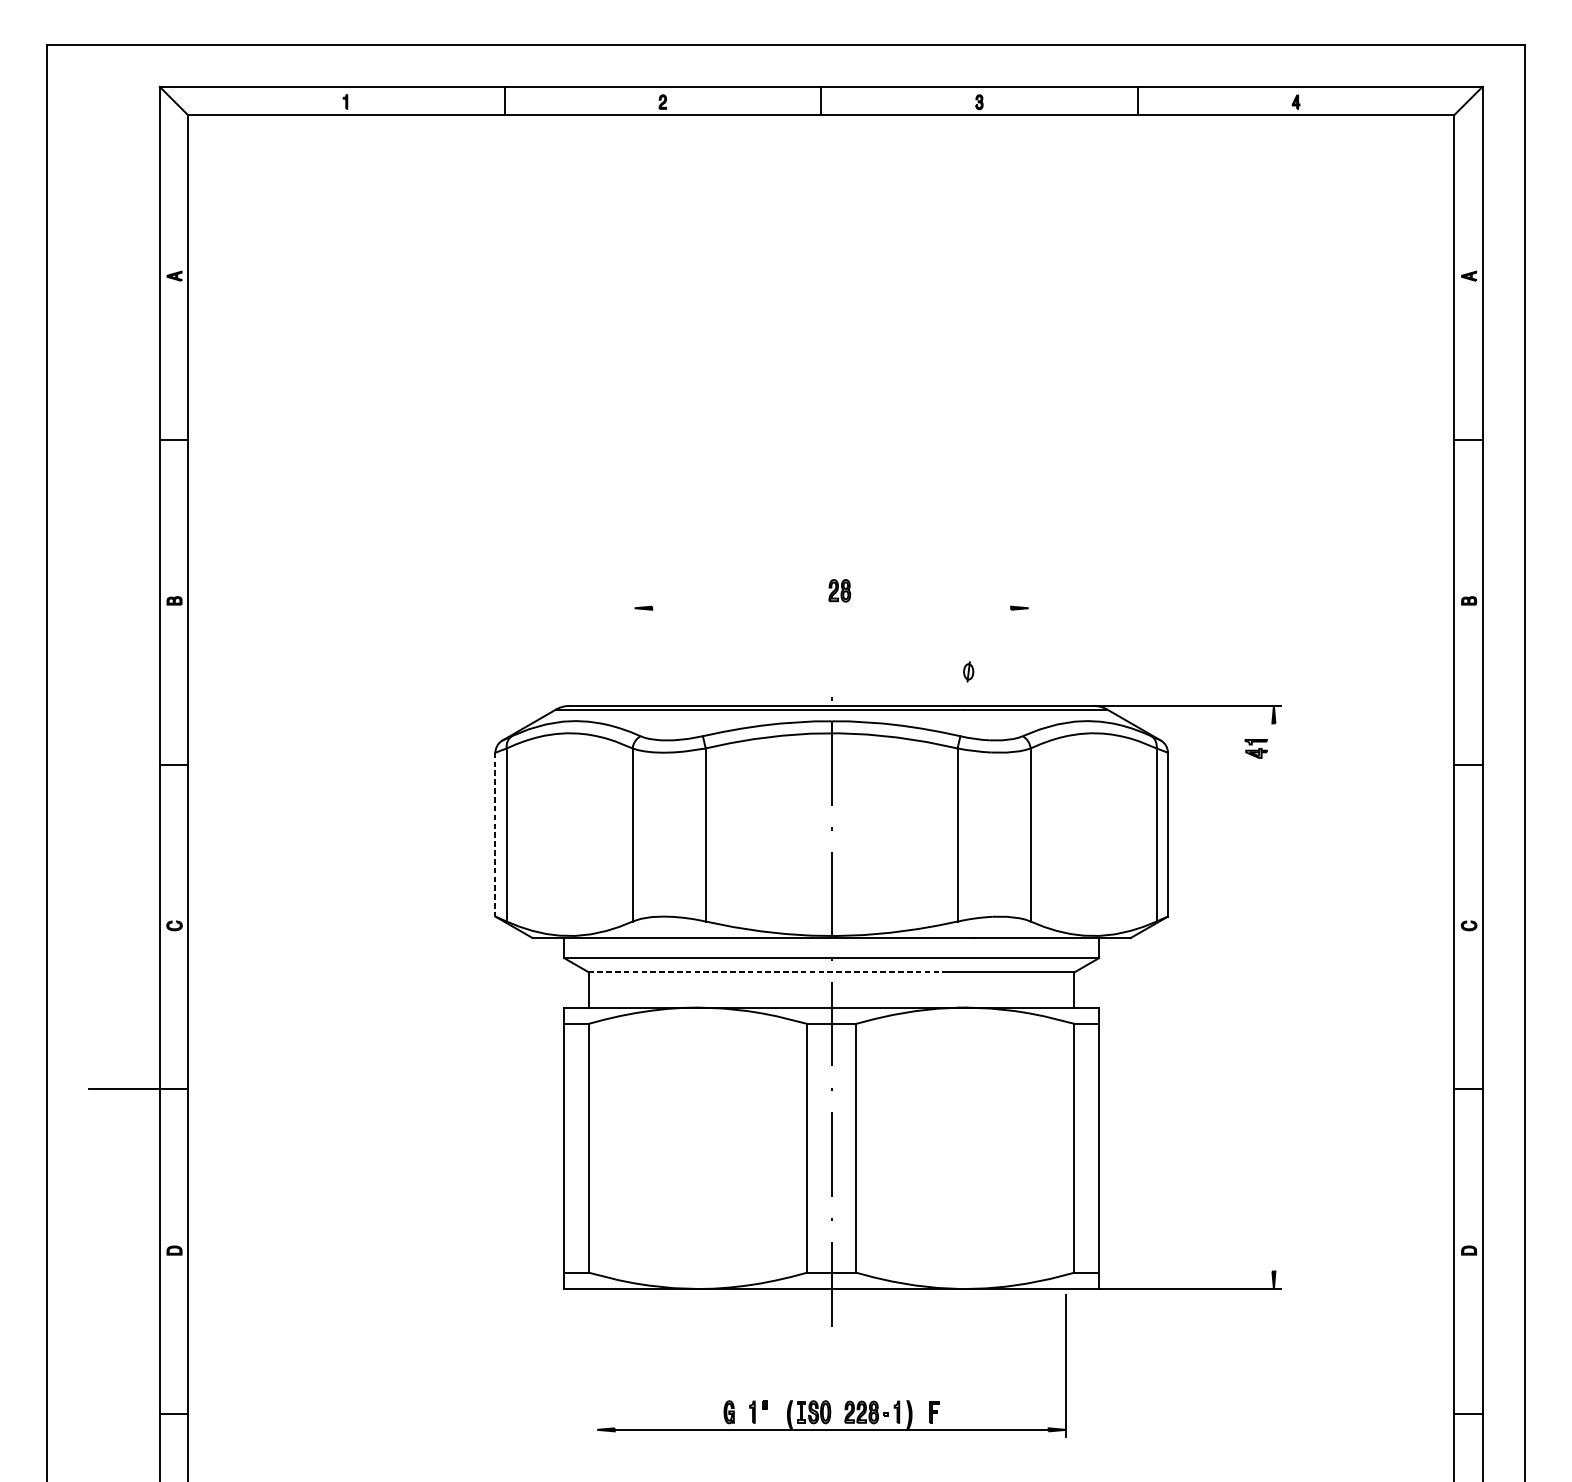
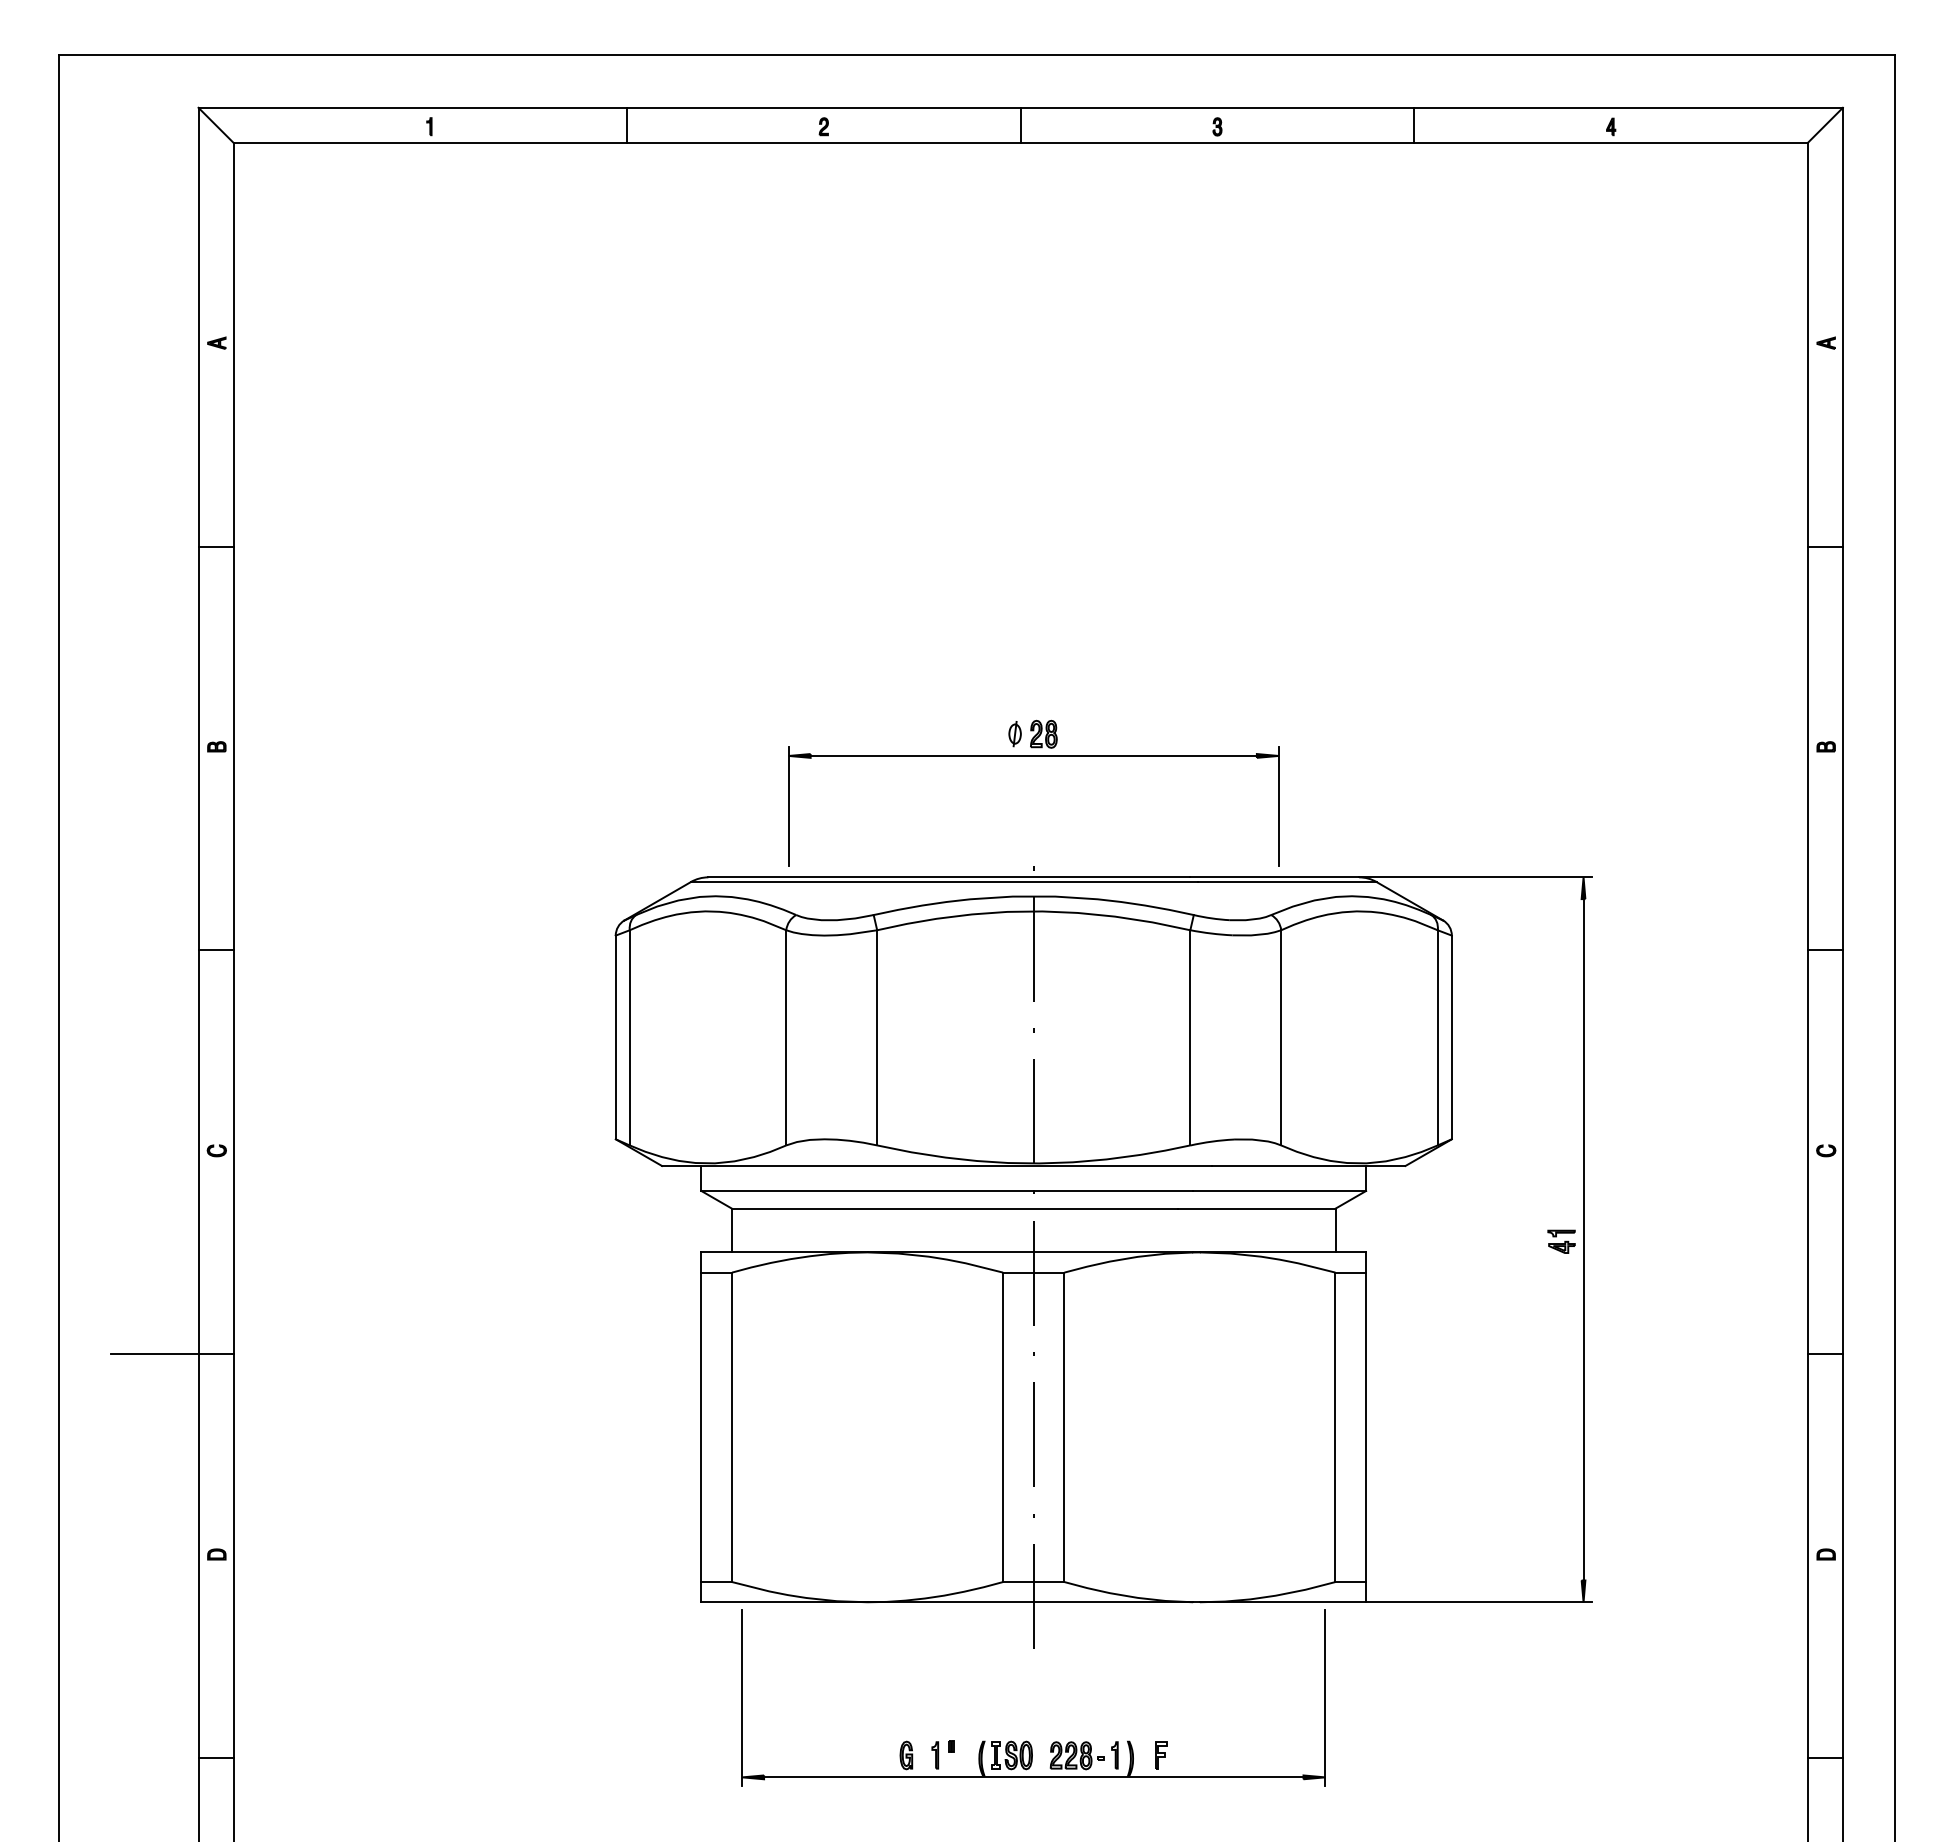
line: (831, 607) -> (1033, 755), added
line: (634, 648) -> (788, 806), added
line: (1028, 648) -> (1278, 806), added
part: (968, 672) -> (1014, 734), moved
part: (1256, 748) -> (1561, 1241), moved
line: (495, 834) -> (615, 1037), dashed -> solid
line: (767, 972) -> (954, 1208), dashed -> solid
line: (1273, 997) -> (1583, 1239), added
line: (597, 1366) -> (742, 1698), added

